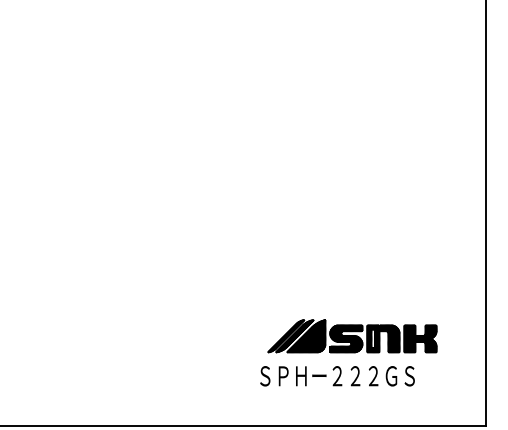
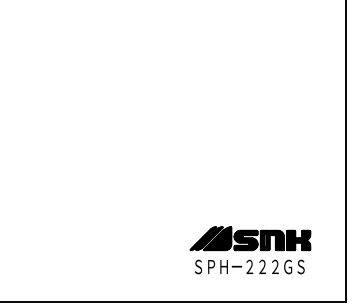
text: (337, 375) -> (249, 266), moved

